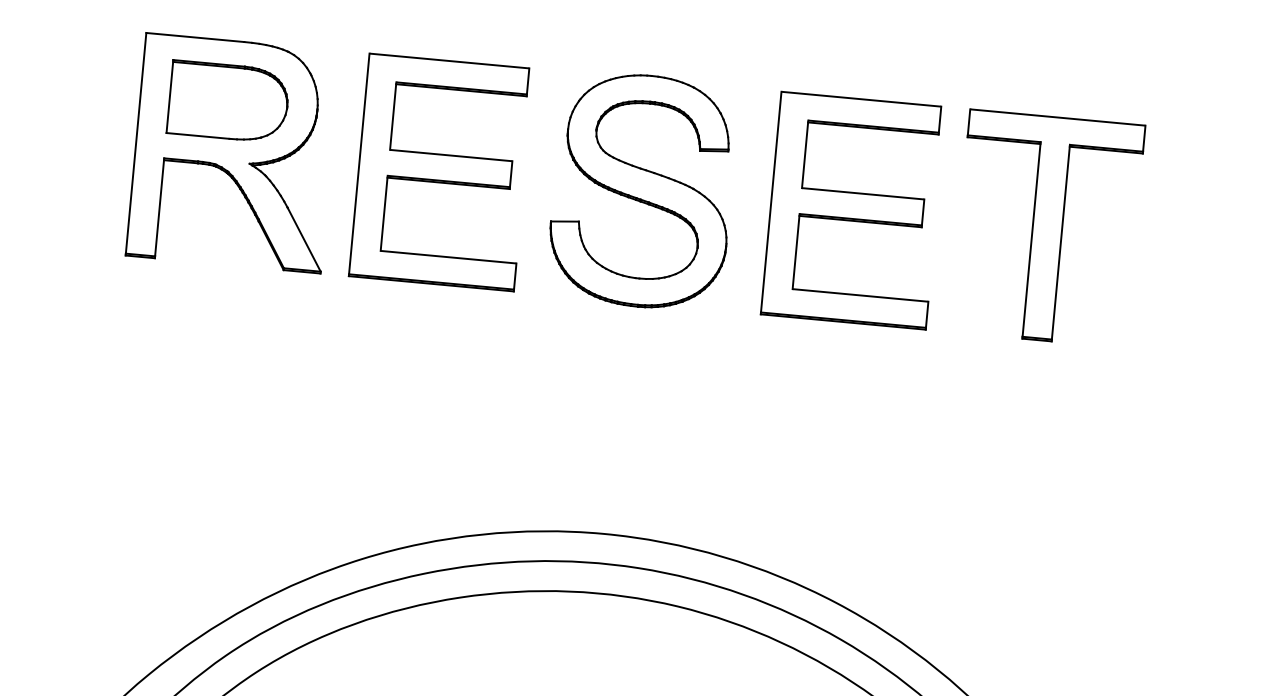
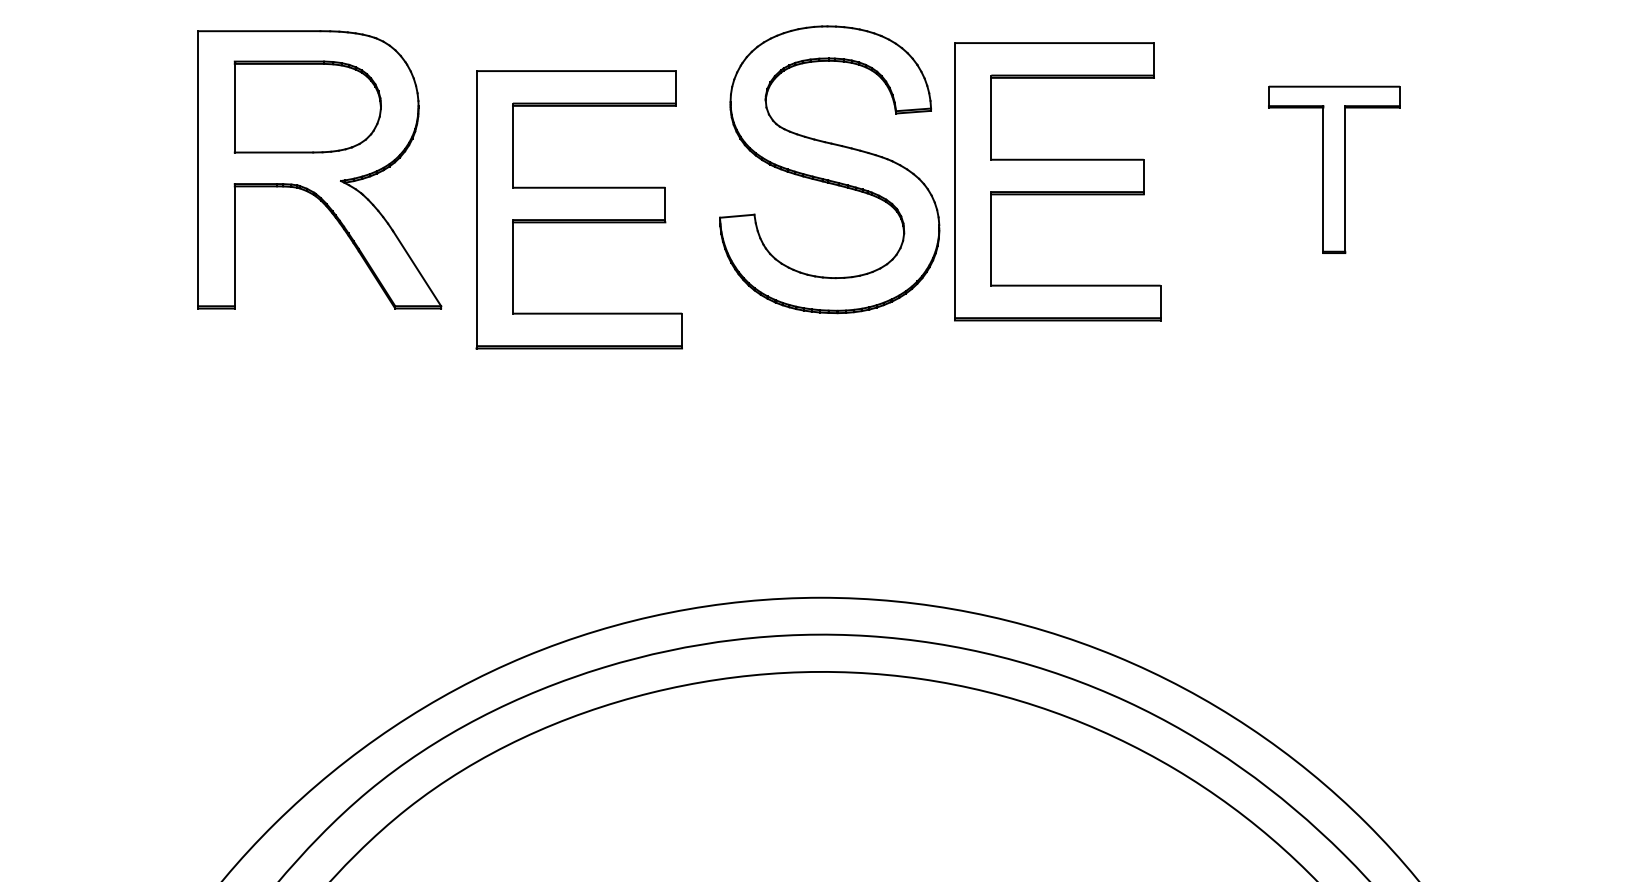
part: (441, 172) -> (578, 209), moved
part: (853, 210) -> (1057, 181), moved
part: (1047, 228) -> (1334, 169), size x0.6

